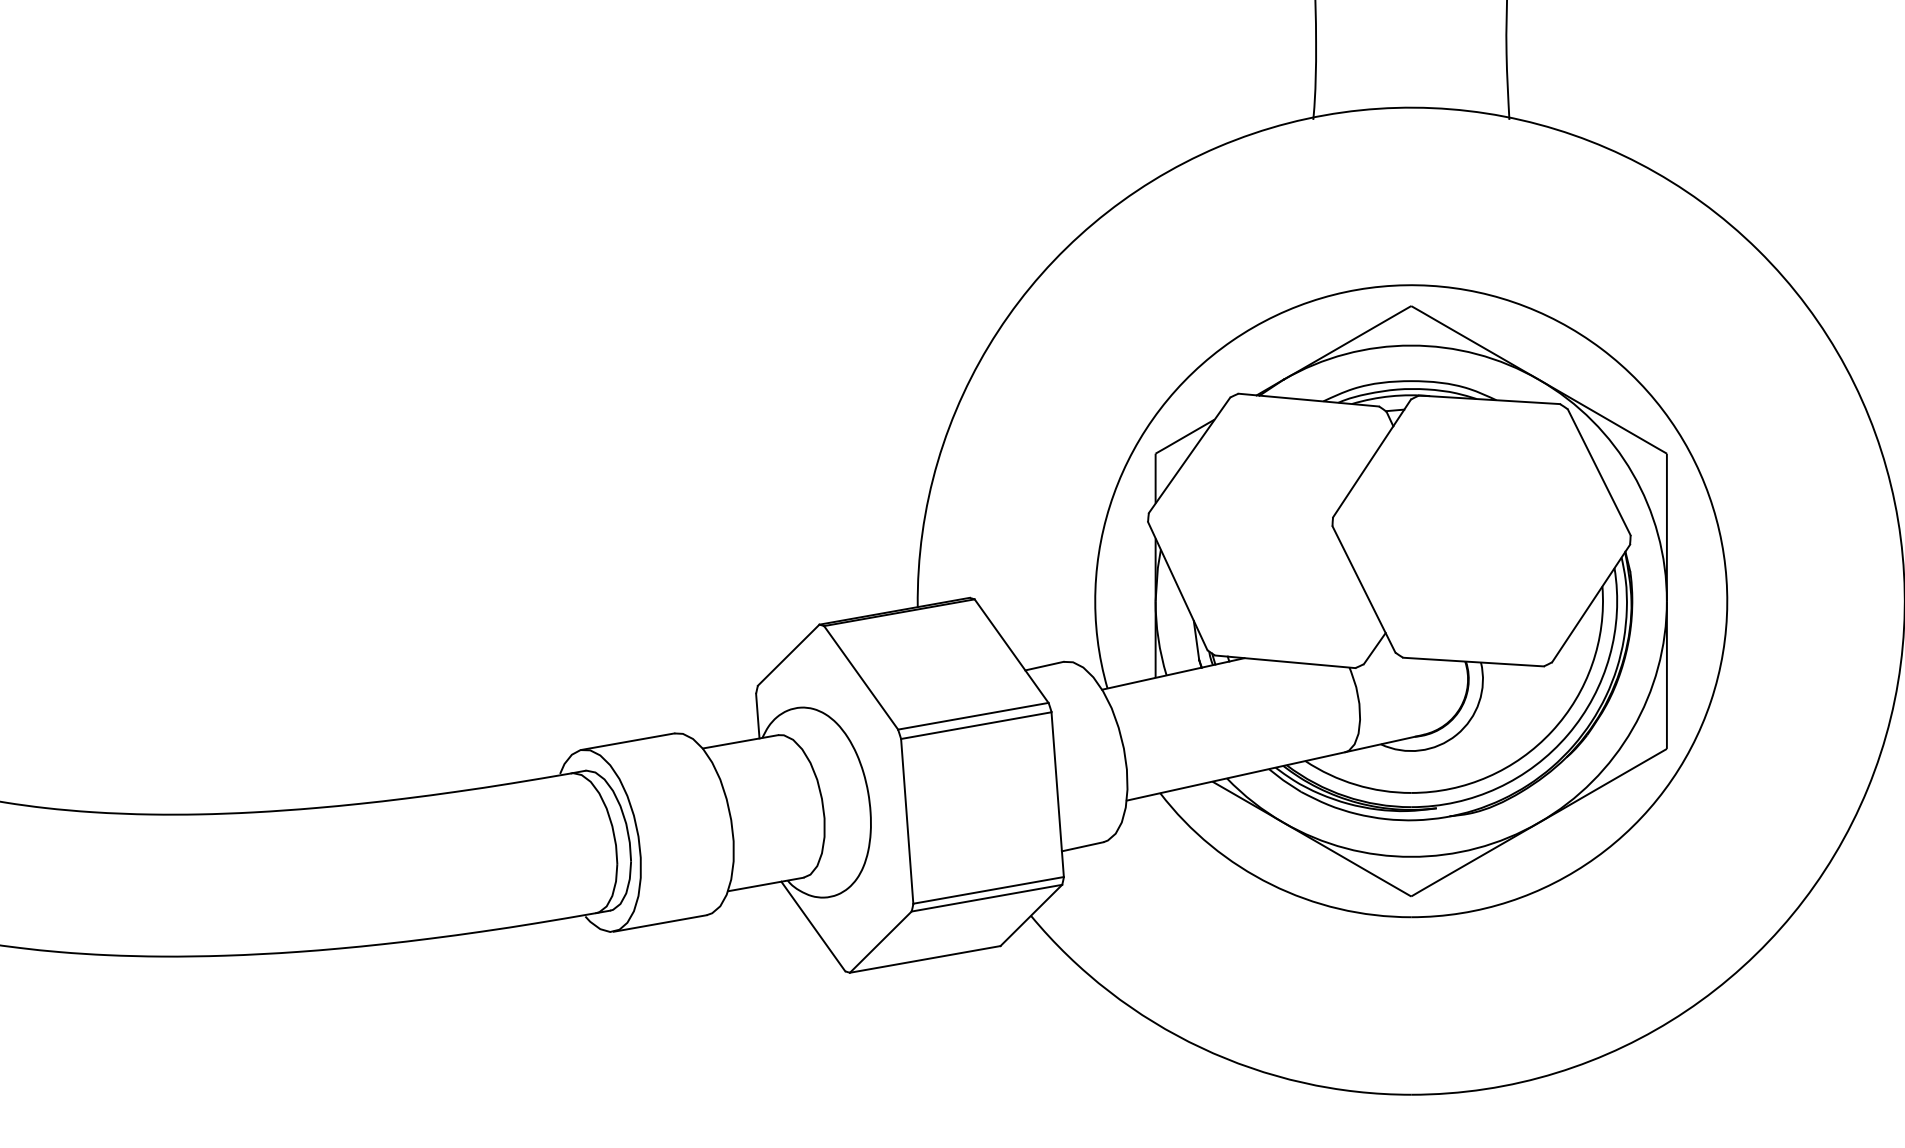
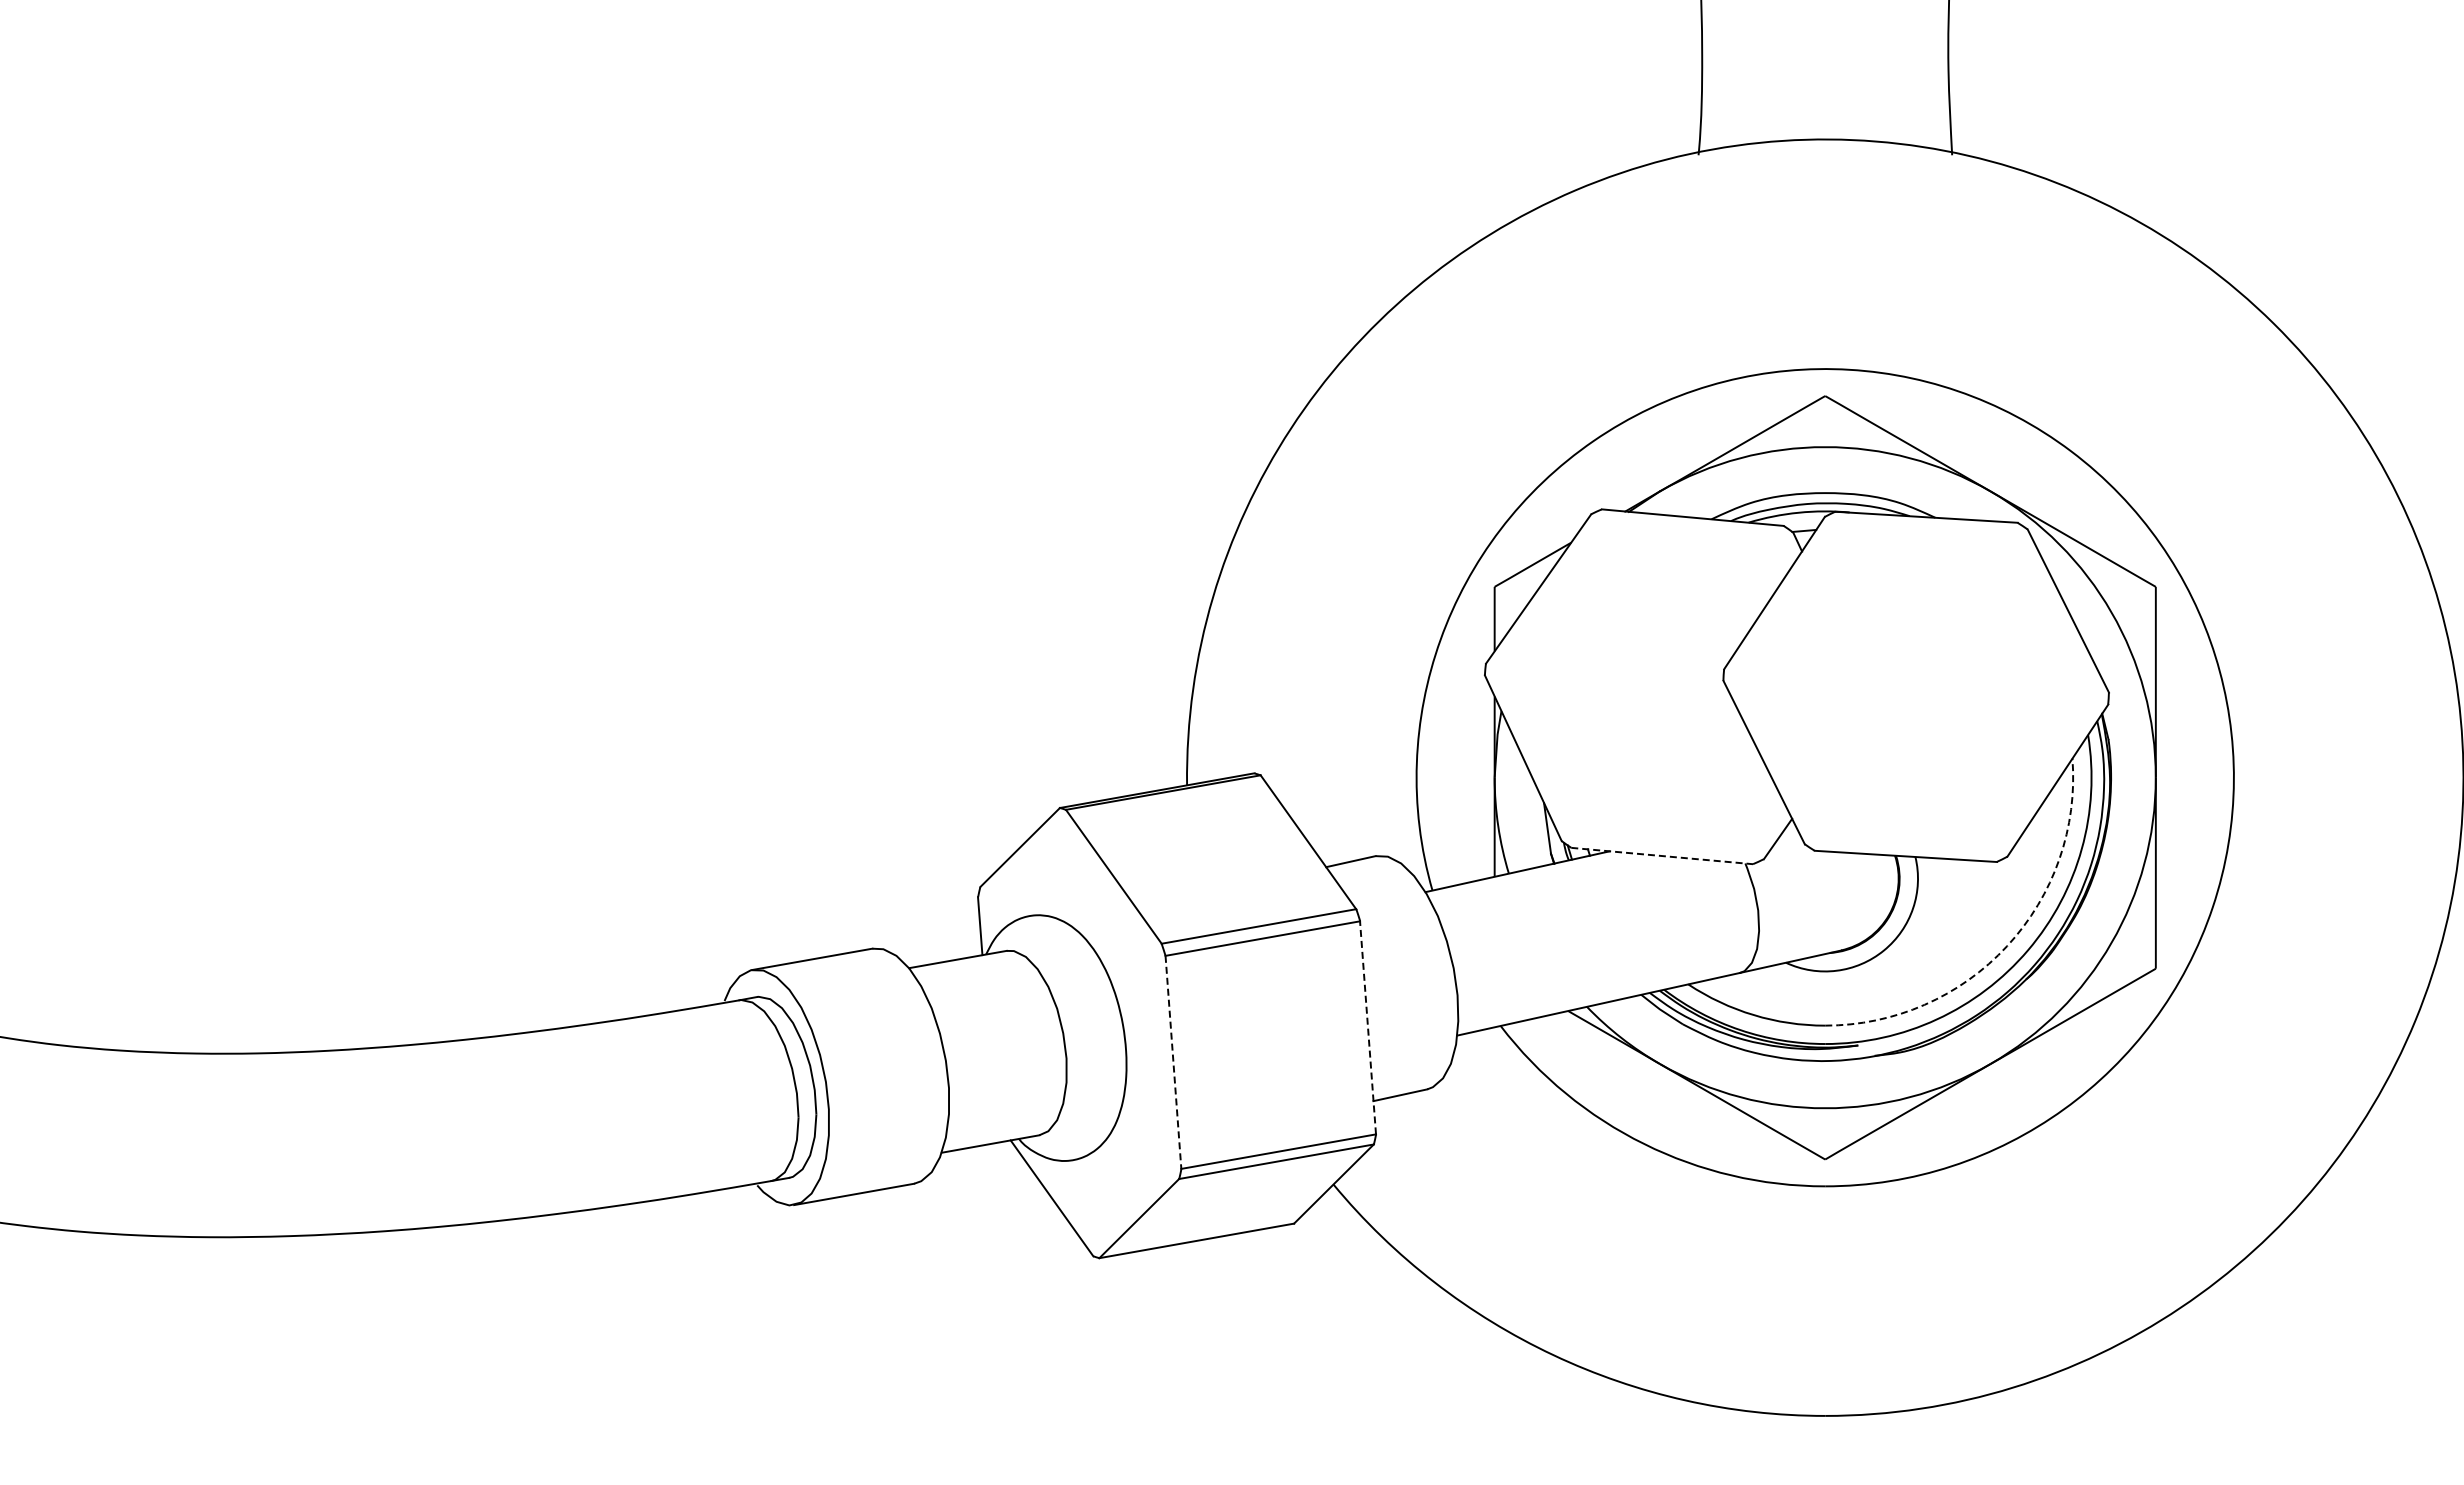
line: (1285, 662) -> (1662, 856), solid -> dashed
arc: (1552, 731) -> (2007, 946), solid -> dashed
line: (1058, 794) -> (1368, 1027), solid -> dashed
line: (907, 821) -> (1173, 1062), solid -> dashed

